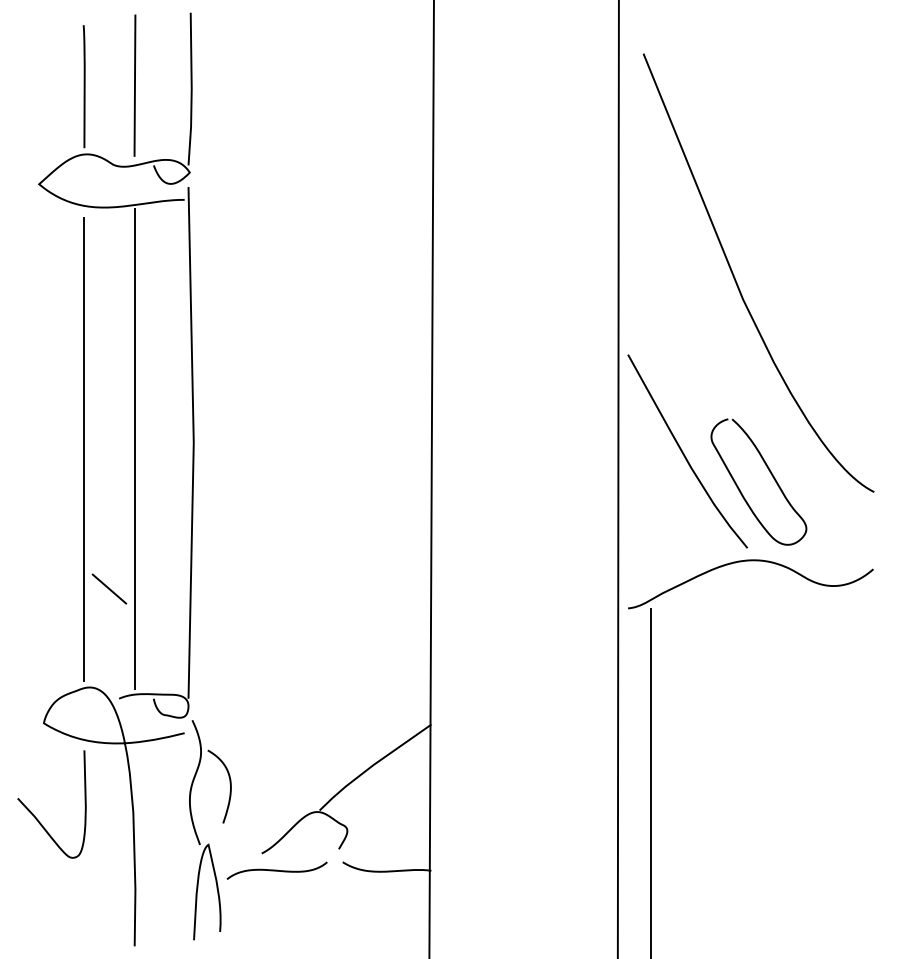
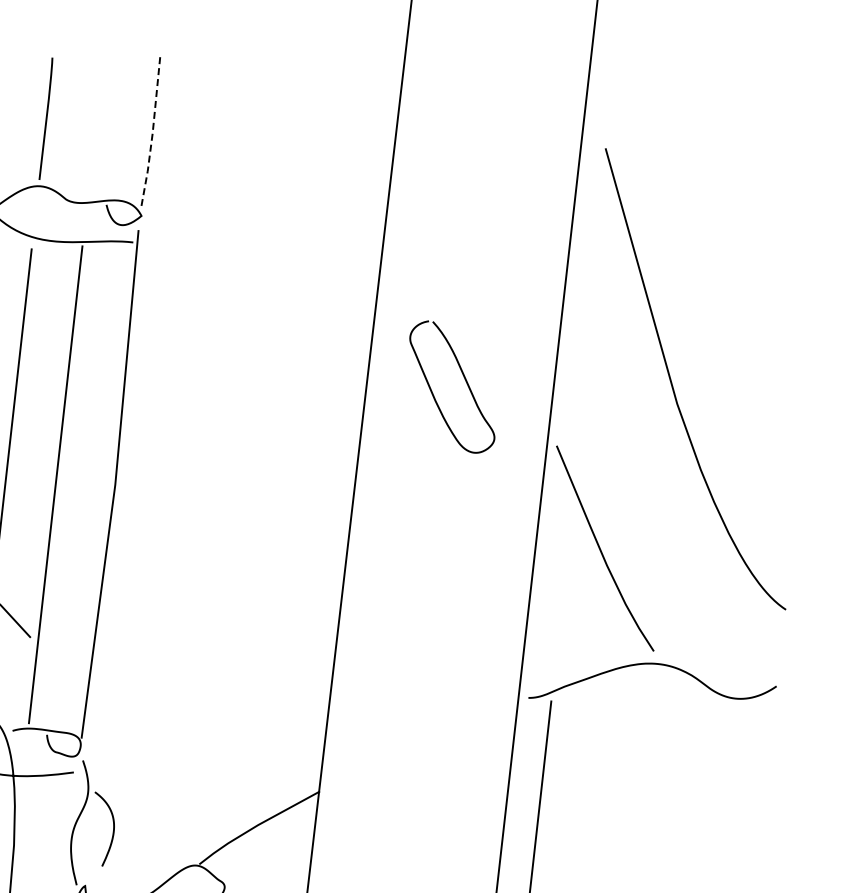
line: (134, 85) -> (96, 123), removed
line: (191, 90) -> (152, 134), solid -> dashed
curve: (769, 472) -> (464, 378), moved

